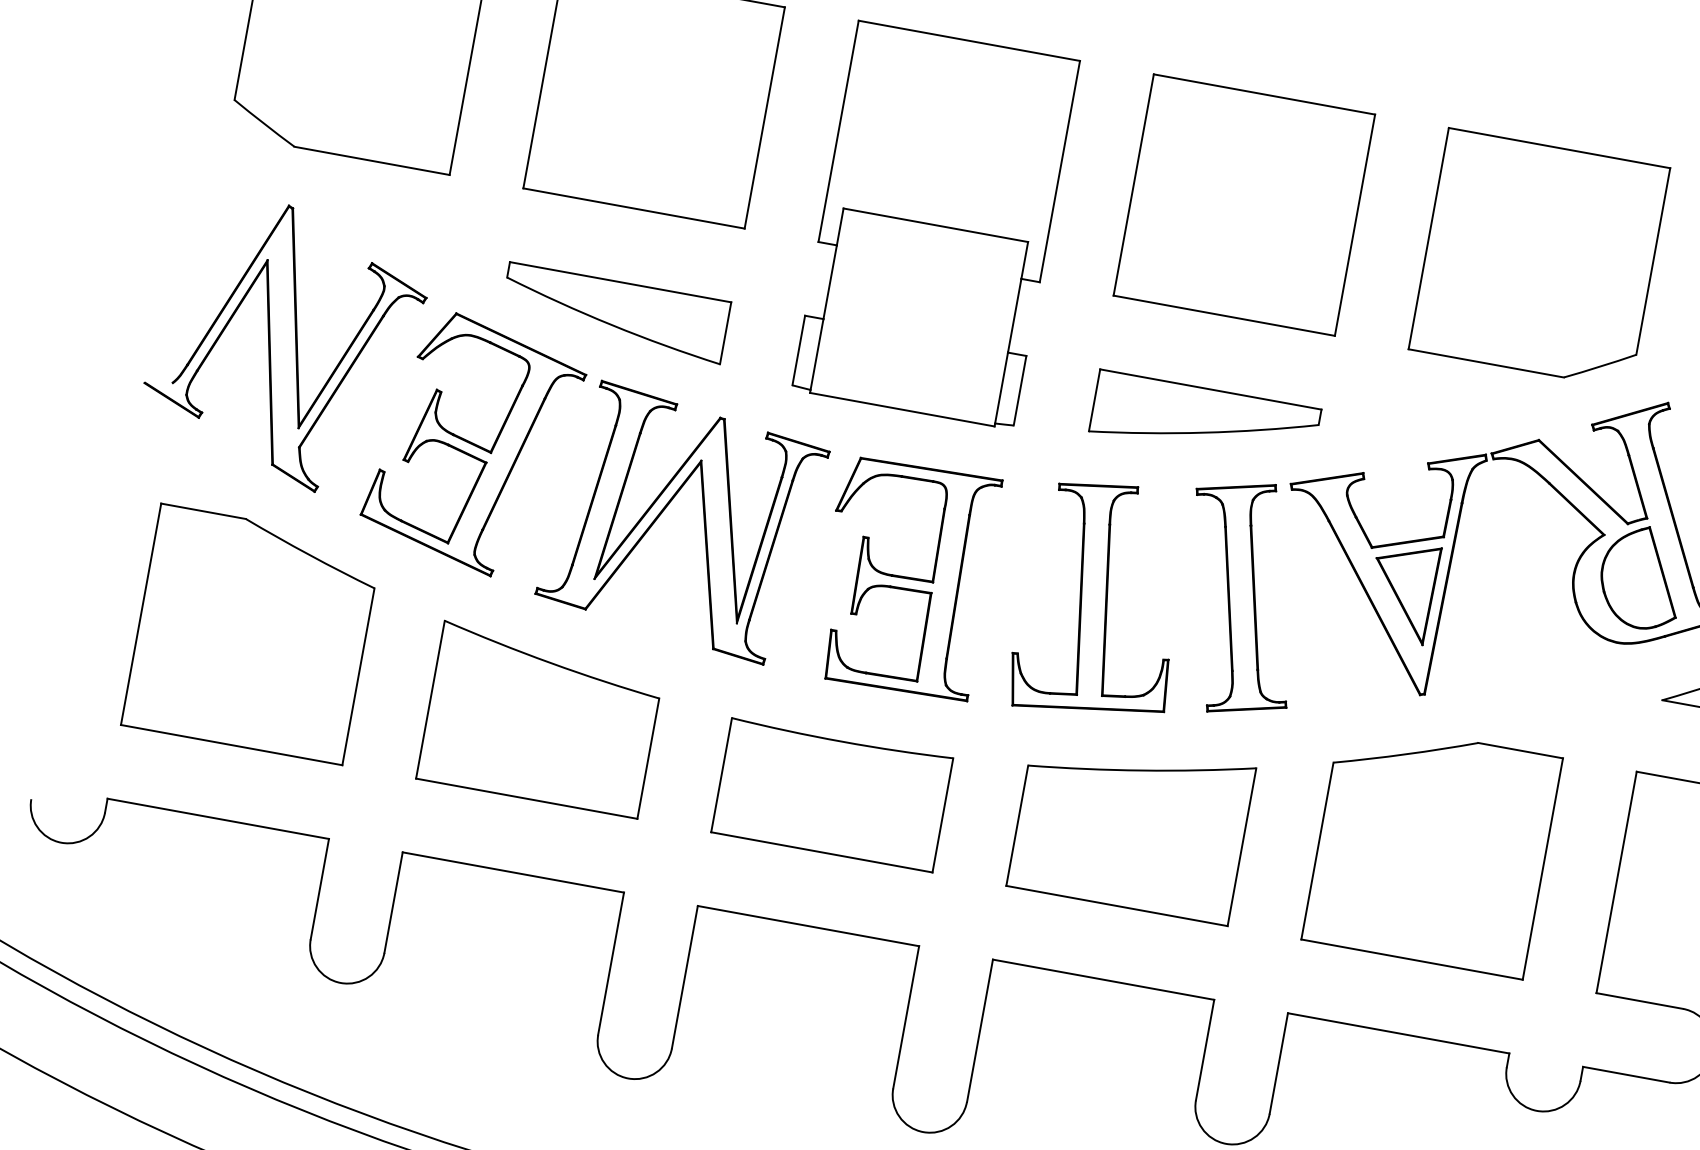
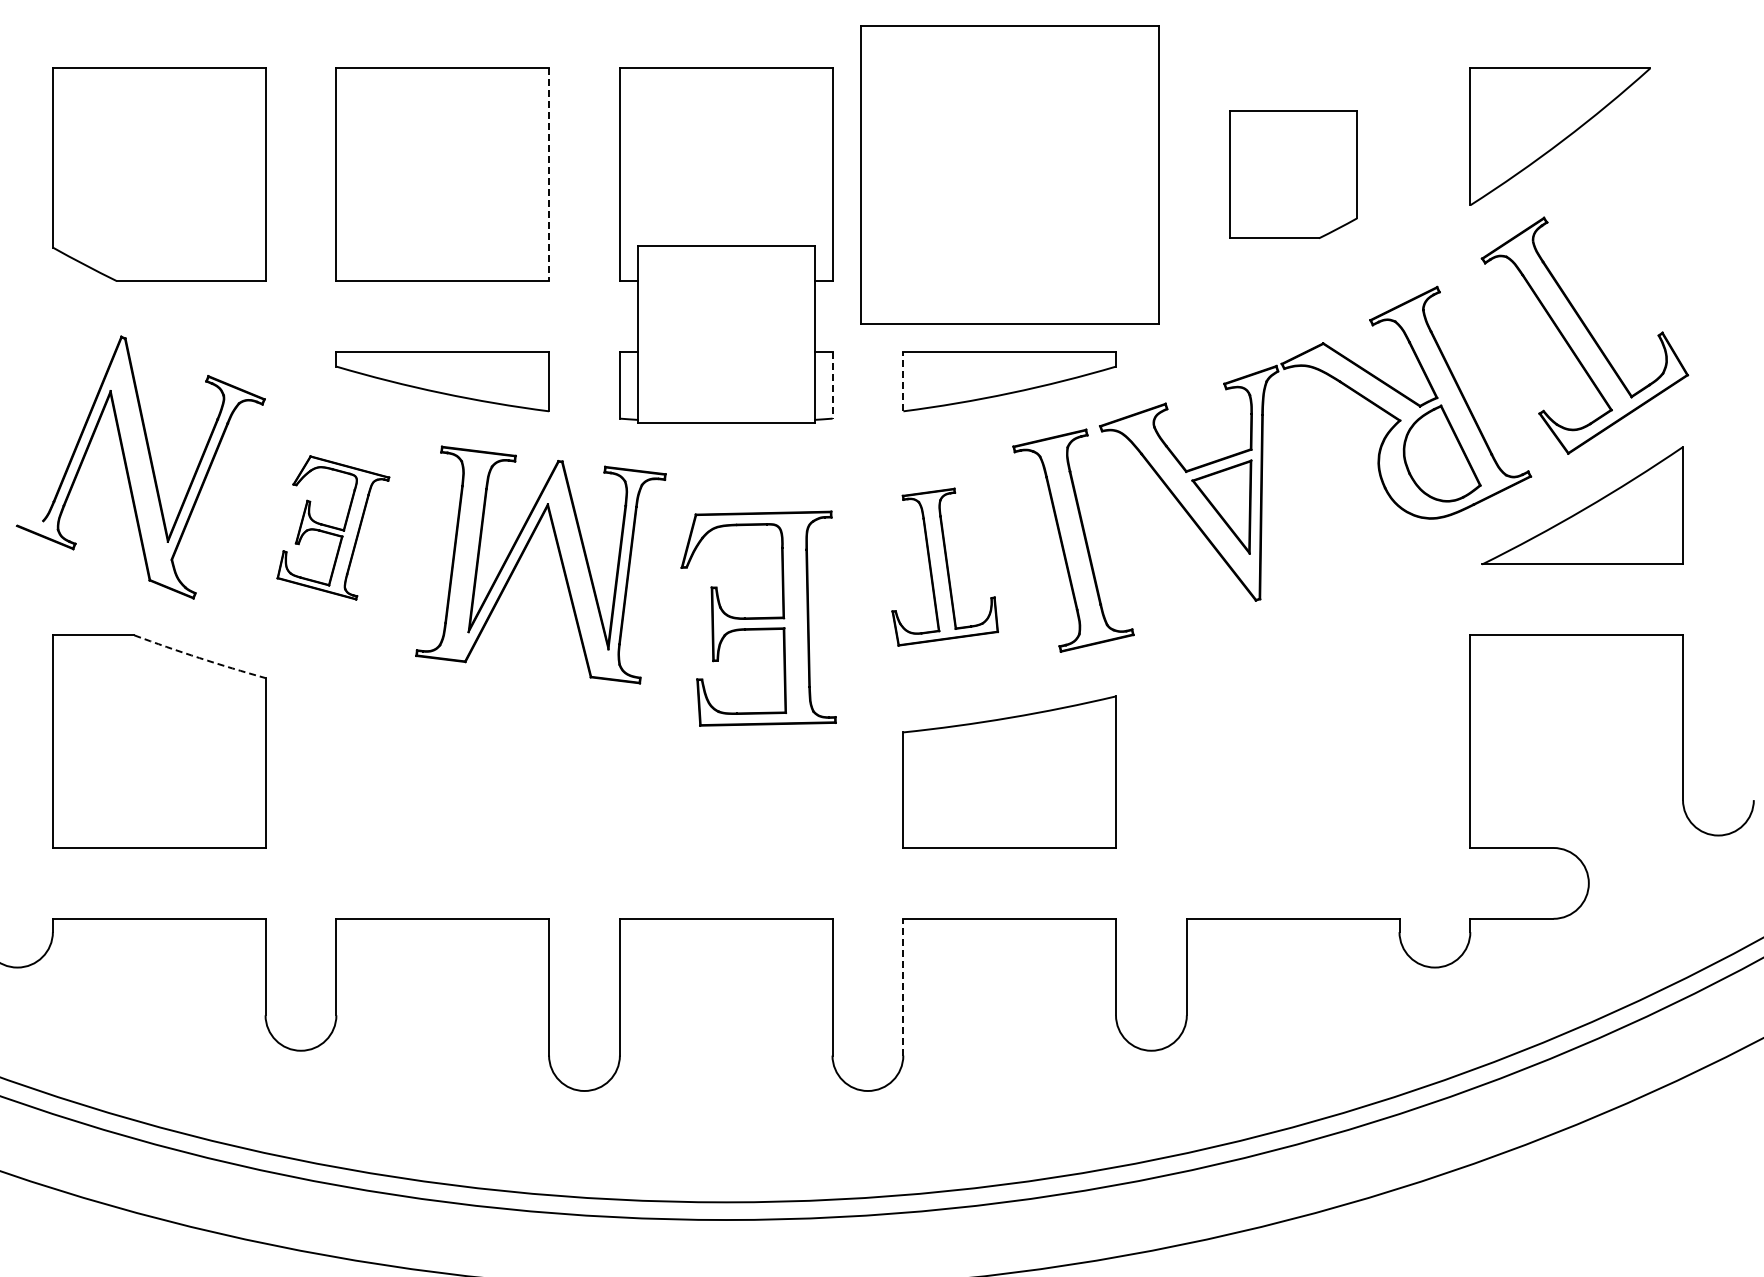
line: (764, 118) -> (548, 175), solid -> dashed
part: (1244, 204) -> (1009, 174), size x1.4
part: (1539, 258) -> (1293, 174), size x0.6
line: (1020, 391) -> (832, 385), solid -> dashed
line: (1094, 400) -> (903, 381), solid -> dashed
part: (473, 444) -> (333, 527), size x0.6
arc: (309, 555) -> (199, 658), solid -> dashed
part: (906, 577) -> (758, 618), moved
part: (1102, 601) -> (944, 567), size x0.7
part: (541, 719) -> (442, 771), removed
part: (832, 794) -> (726, 792), removed
part: (1432, 848) -> (1293, 741), removed
line: (980, 1030) -> (903, 986), solid -> dashed

